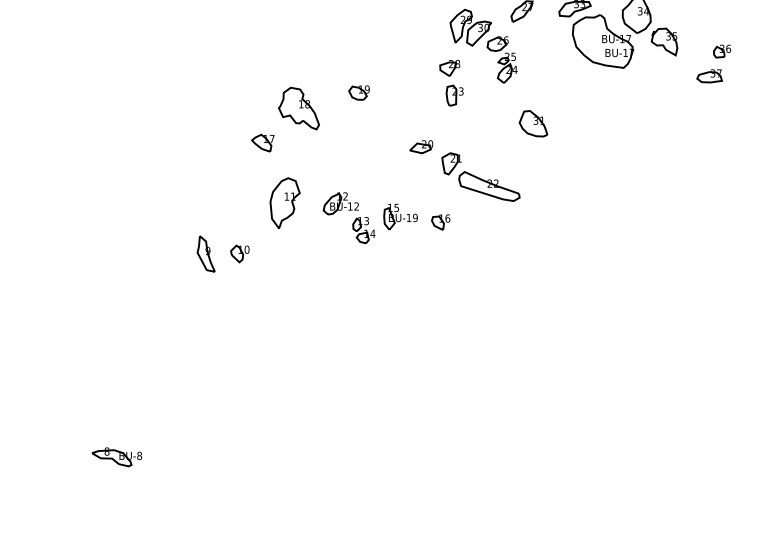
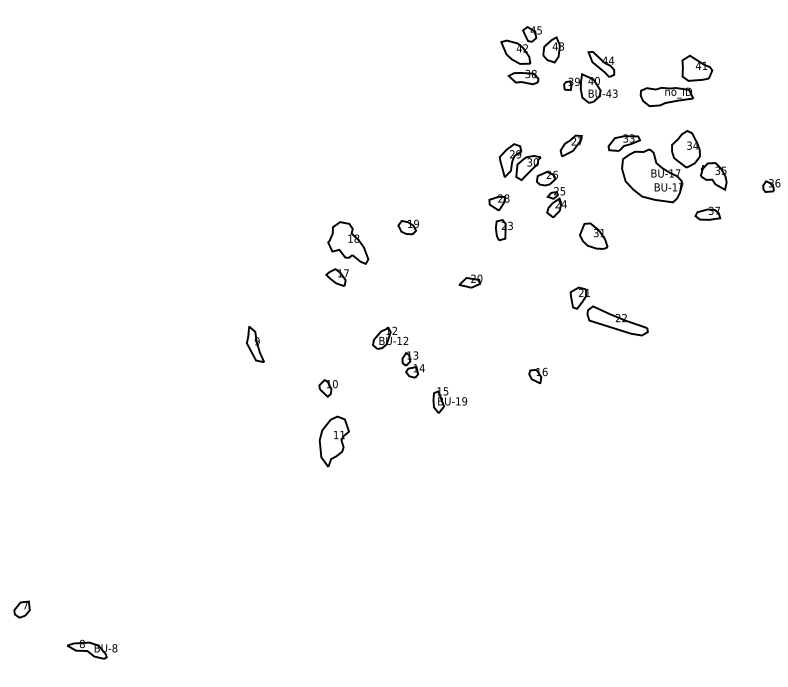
part: (709, 76) -> (707, 213), moved
part: (533, 123) -> (593, 235), moved
part: (262, 143) -> (336, 277), moved
part: (480, 177) -> (608, 311), moved
part: (284, 203) -> (333, 441), moved
part: (400, 217) -> (449, 400), moved
part: (440, 222) -> (537, 375), moved
part: (206, 254) -> (255, 344), moved
part: (239, 254) -> (327, 388), moved
part: (117, 457) -> (92, 649), moved

